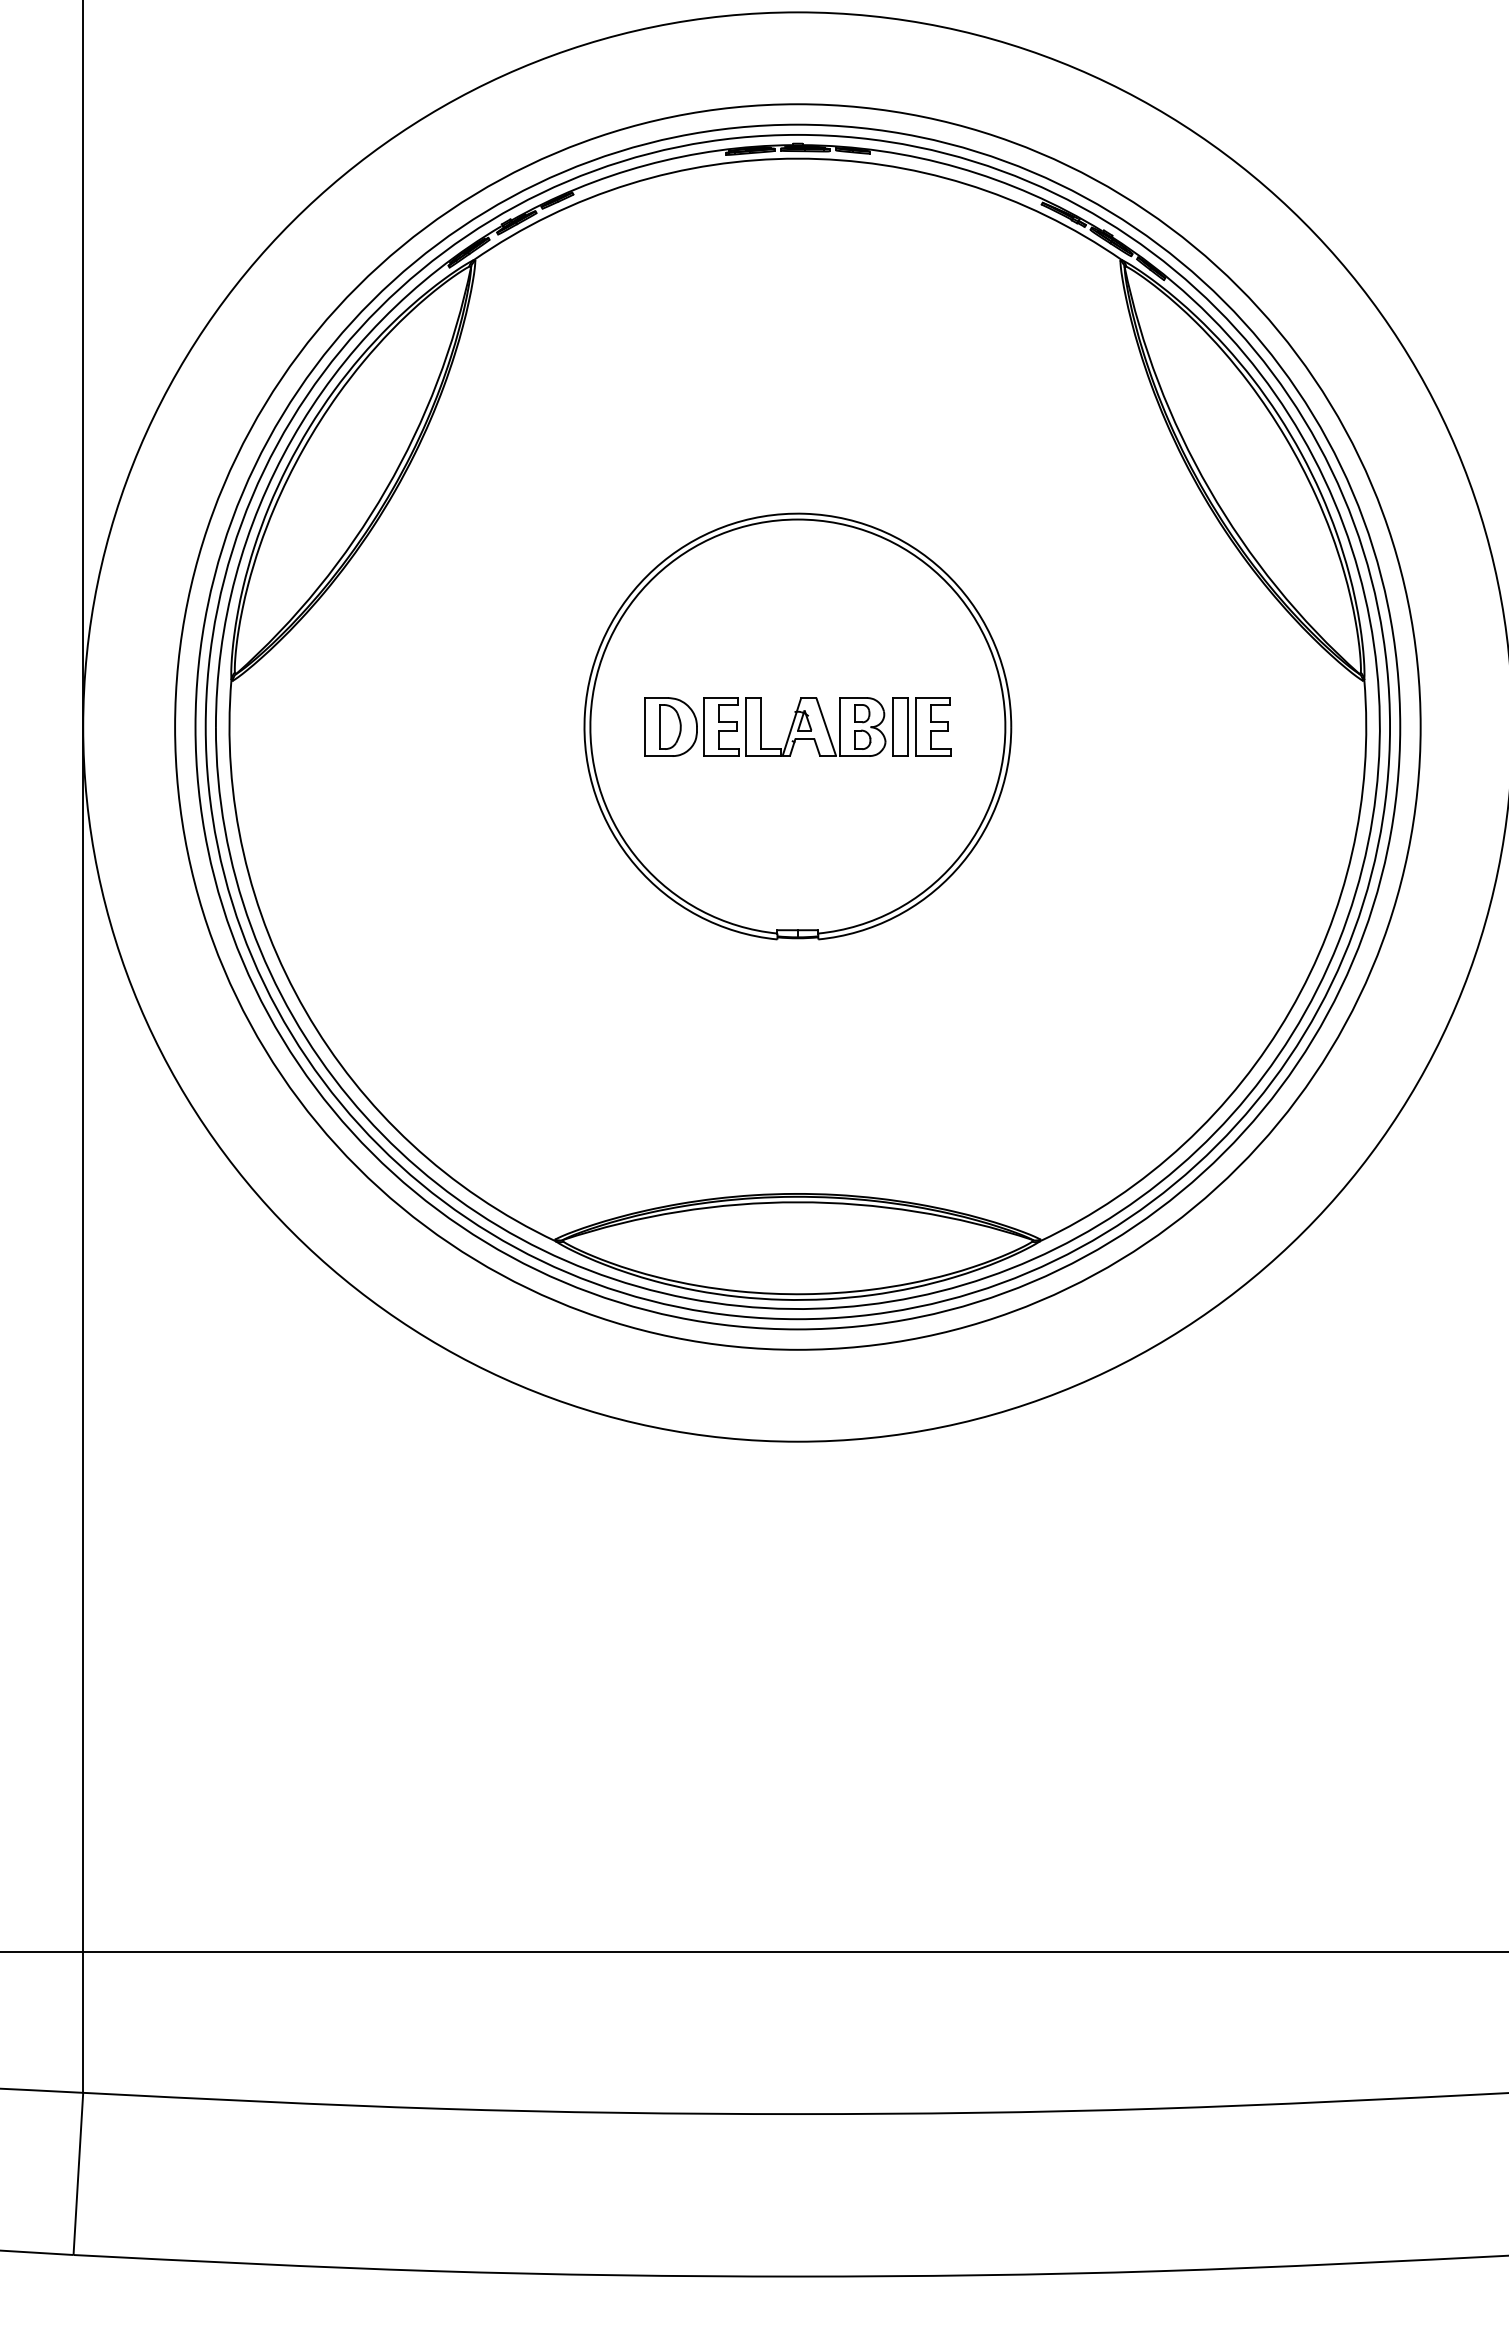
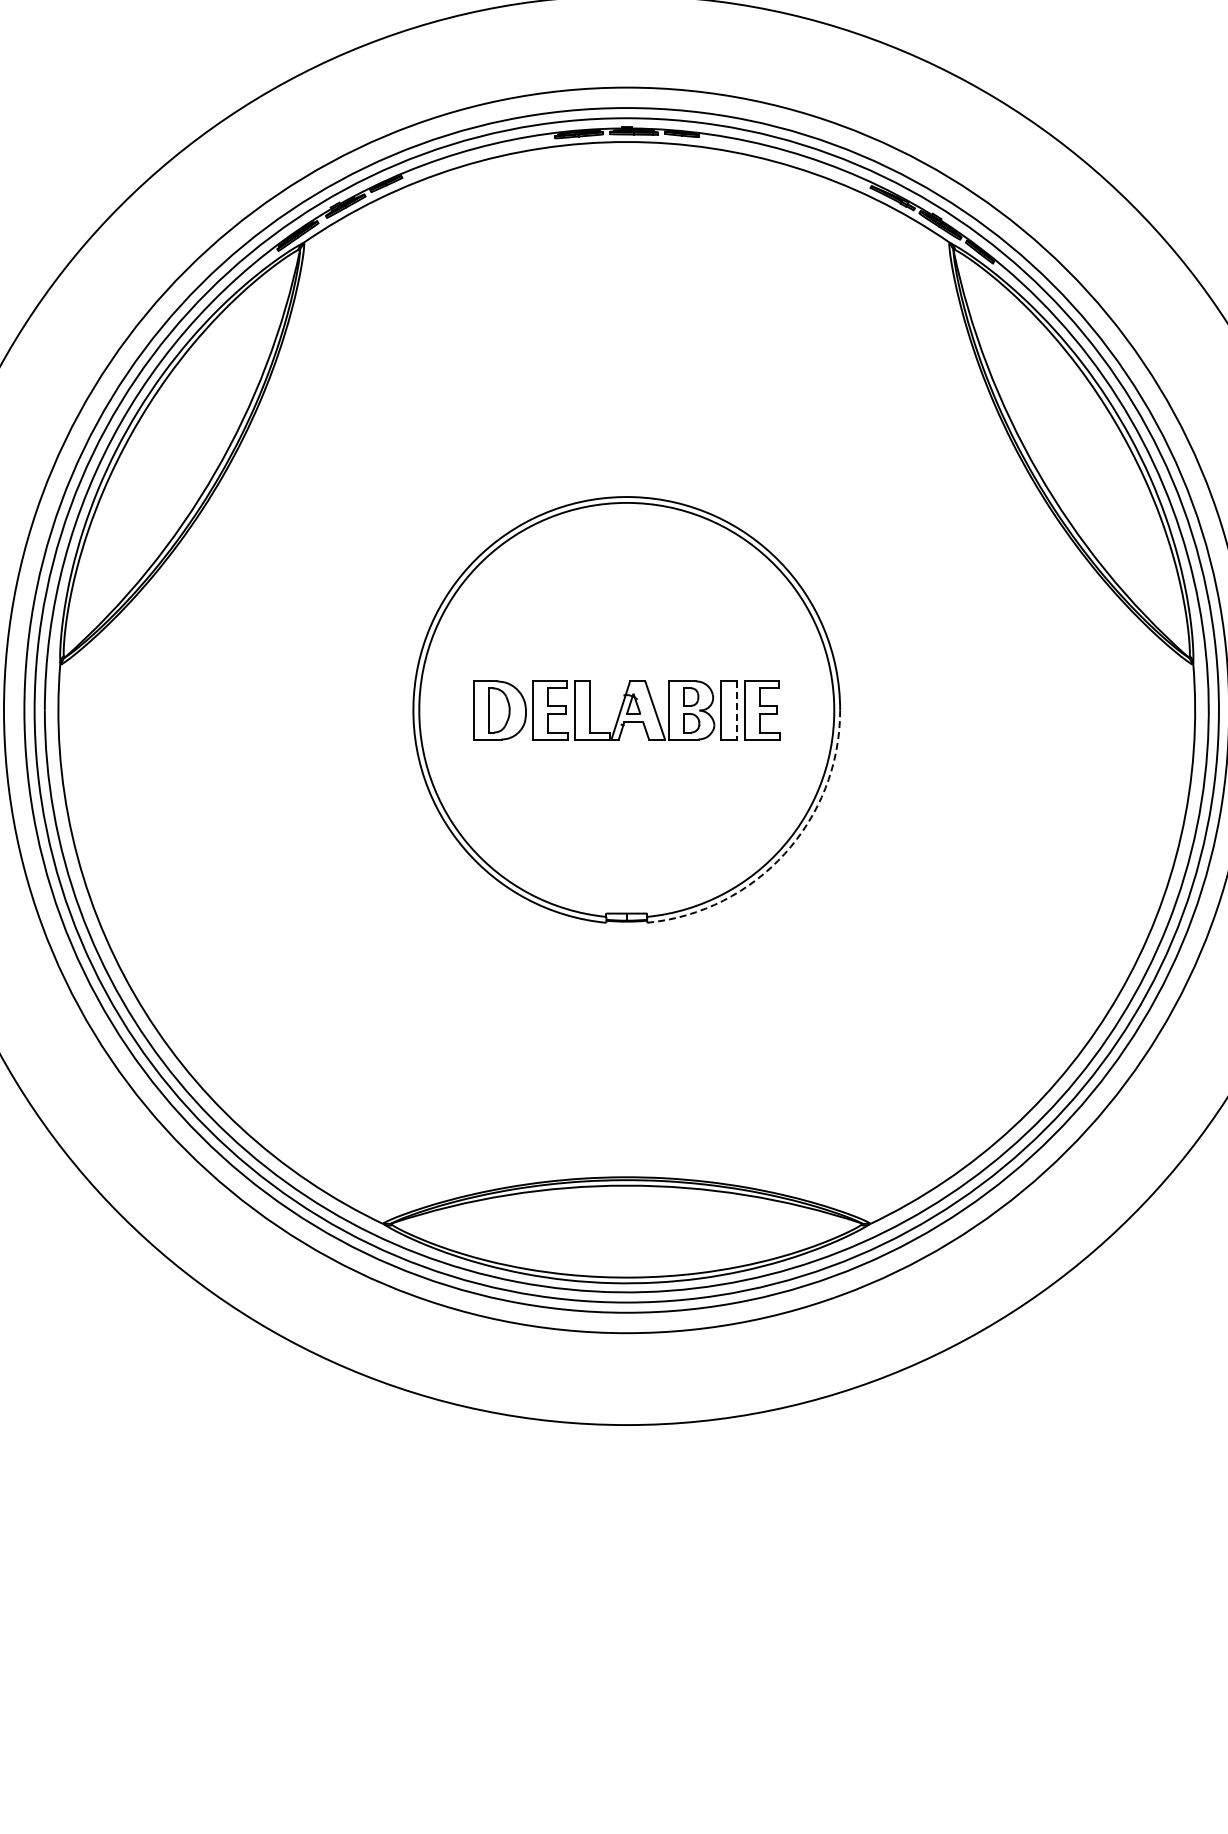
line: (907, 727) -> (736, 710), solid -> dashed
arc: (955, 870) -> (784, 853), solid -> dashed

